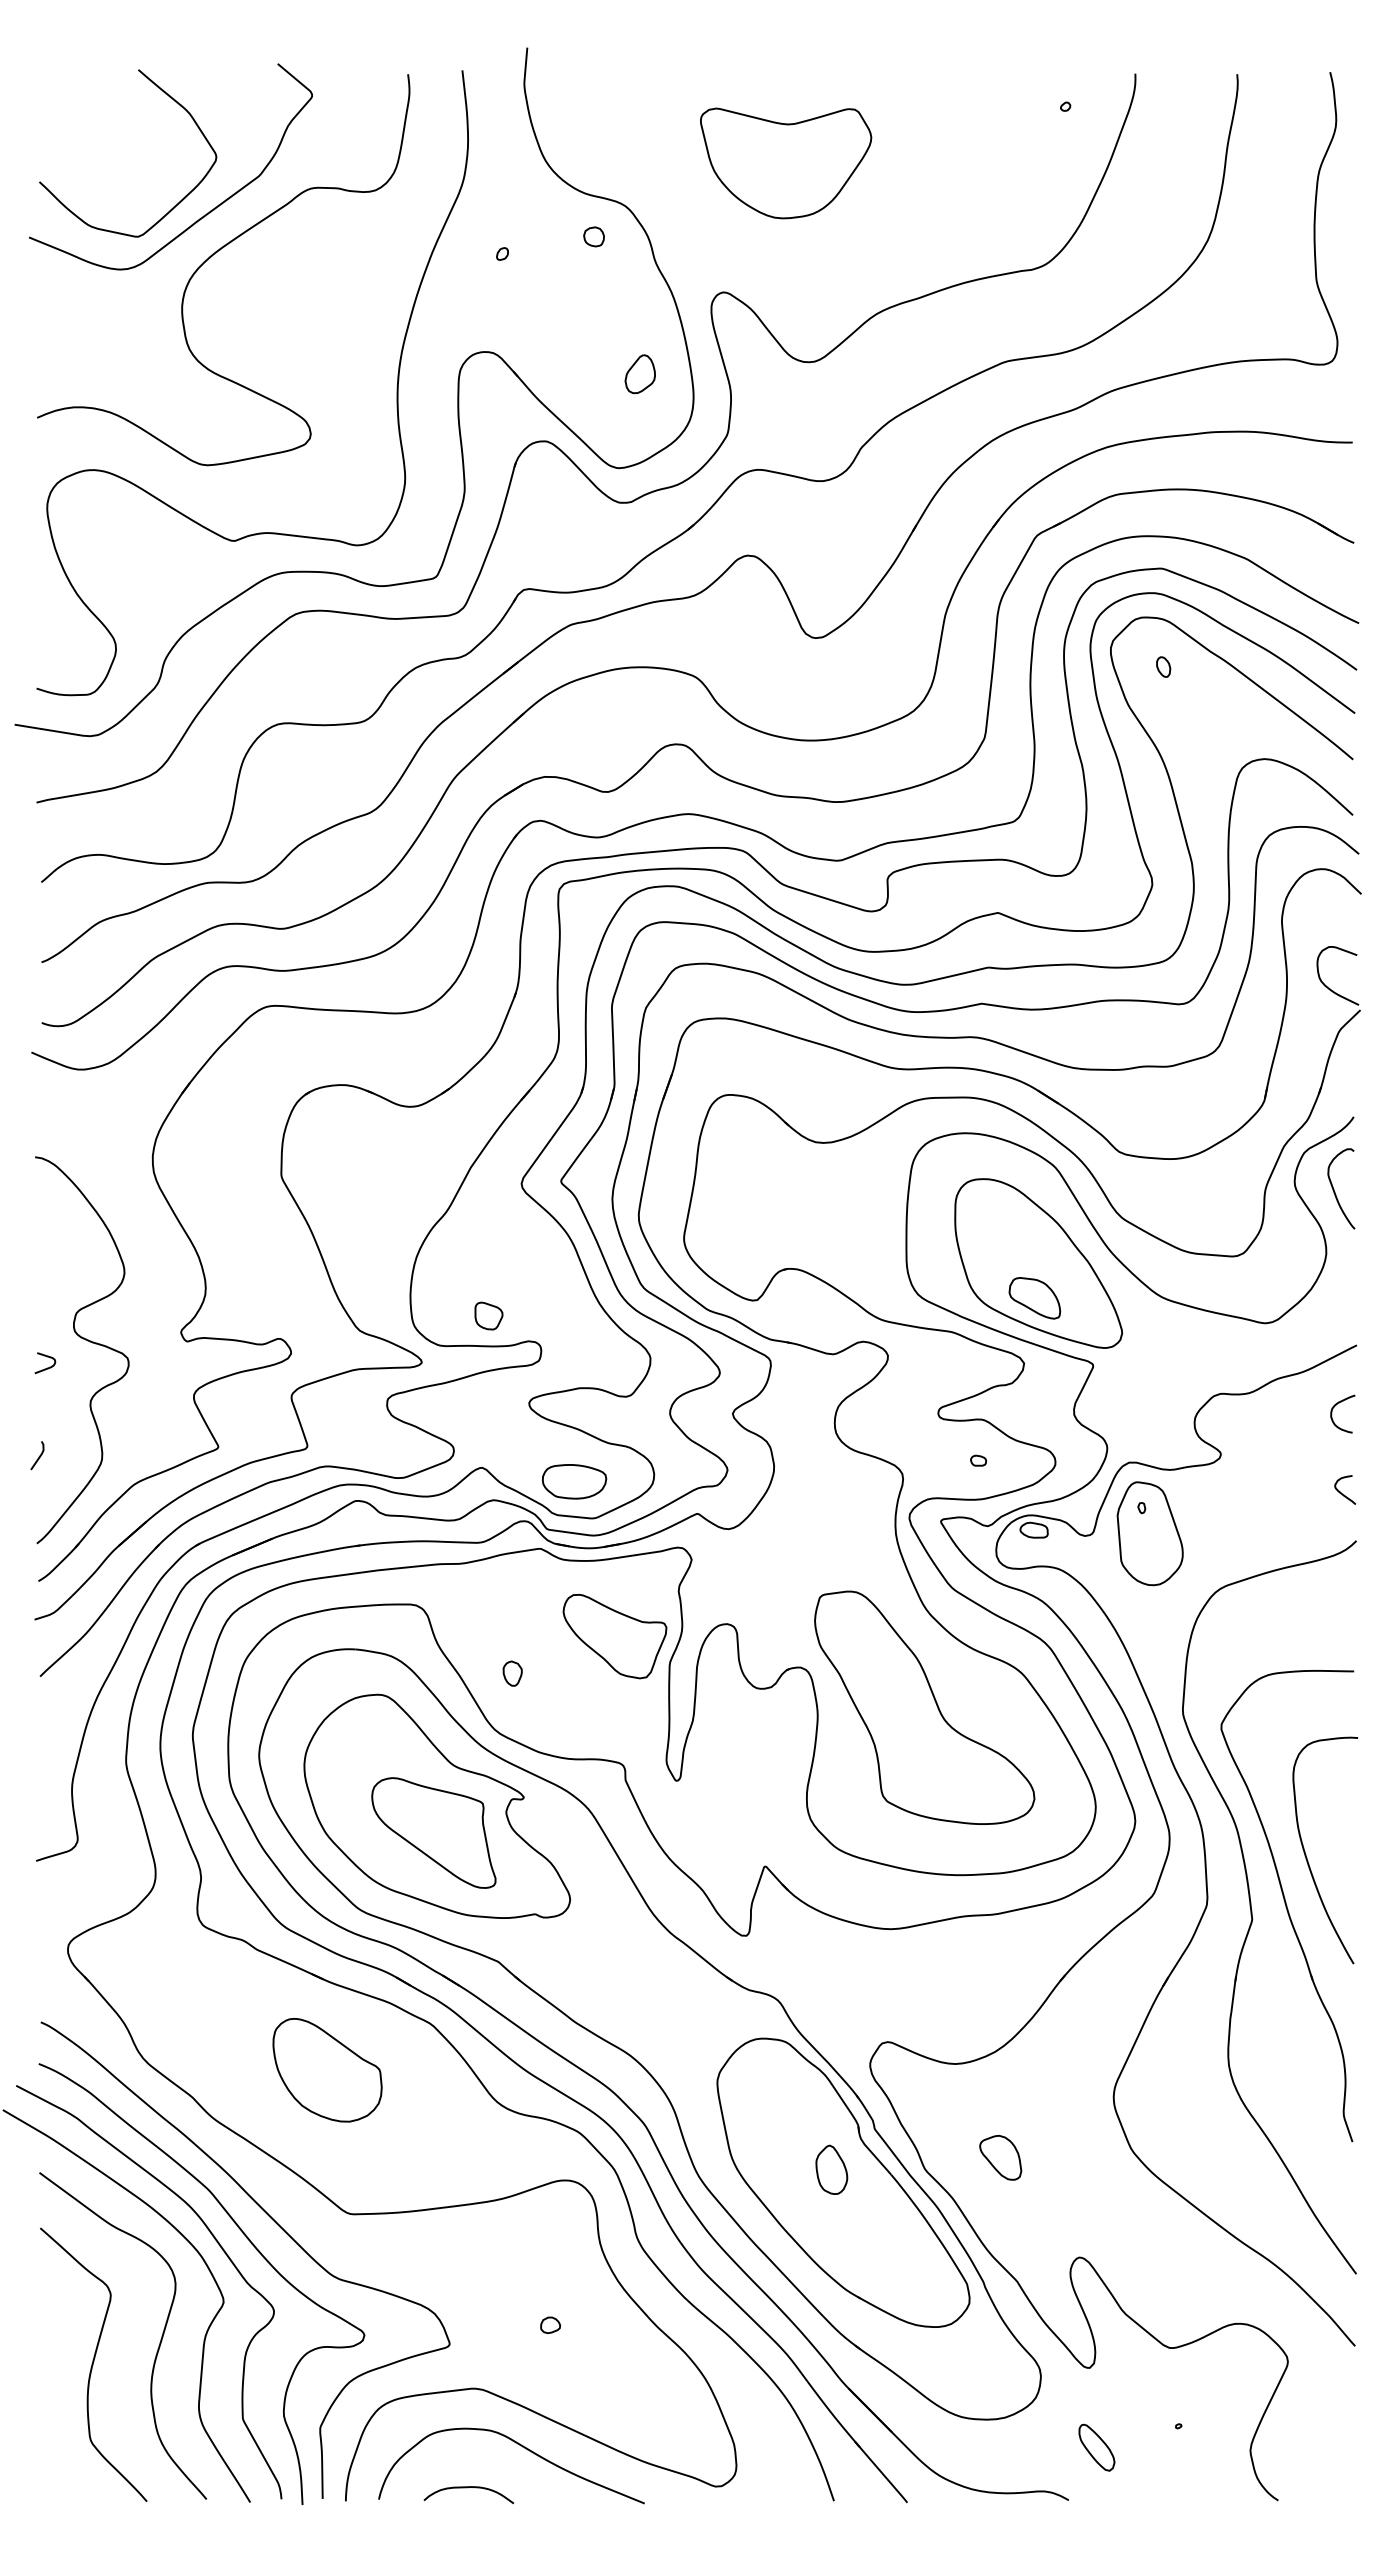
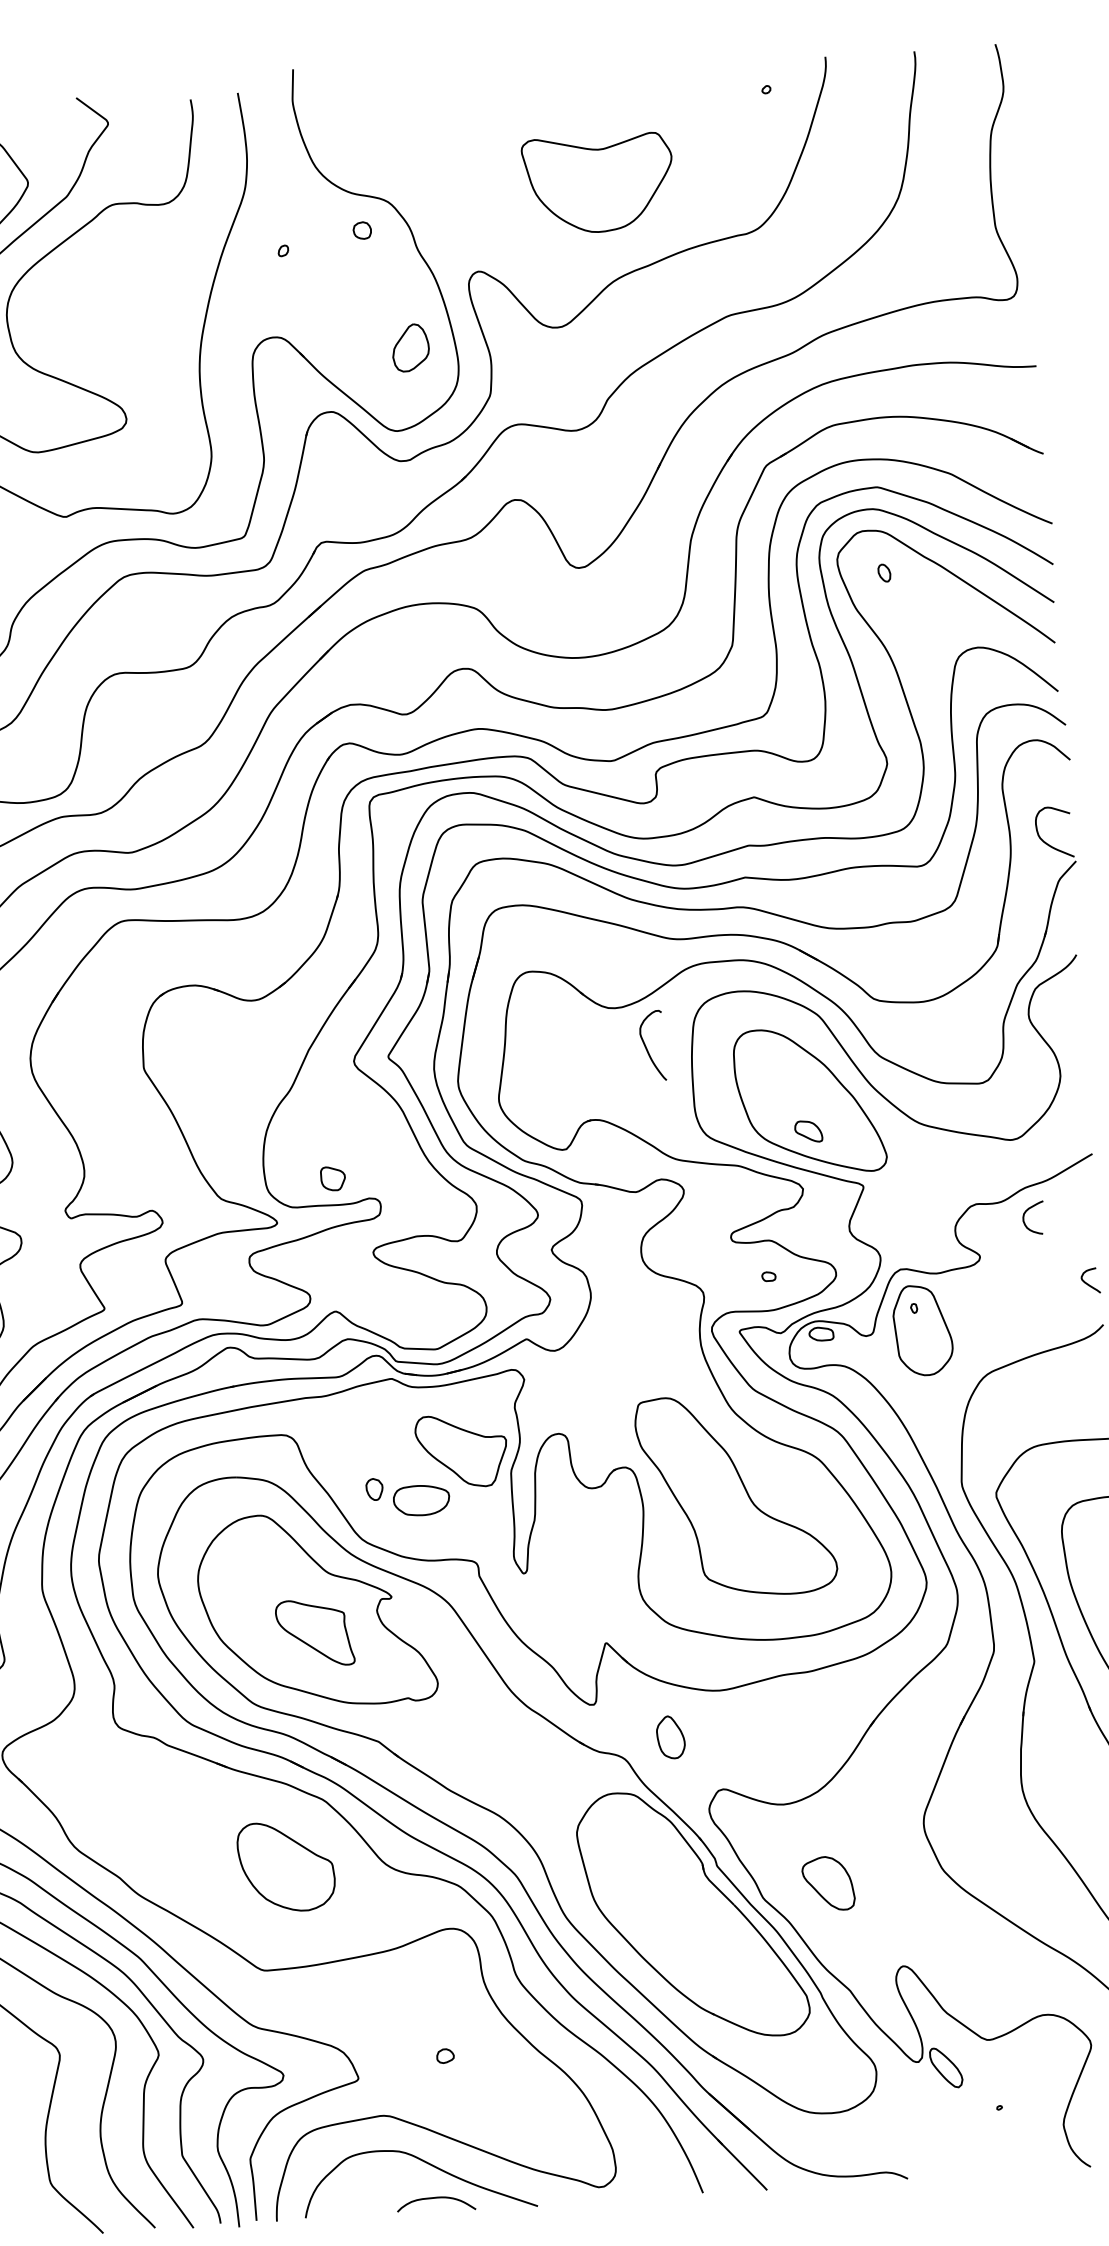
part: (786, 163) -> (598, 183), moved
part: (639, 373) -> (409, 347), size x1.4
curve: (1335, 1191) -> (647, 1048), moved
part: (1034, 1298) -> (808, 1131), size x0.6
curve: (1335, 1406) -> (1026, 1211), moved
part: (574, 1481) -> (421, 1500), moved
part: (433, 1832) -> (314, 1632), size x0.7
part: (327, 2070) -> (286, 1866), moved
part: (1000, 2157) -> (828, 1883), size x1.4
part: (831, 2169) -> (670, 1737), moved
part: (1096, 2447) -> (945, 2067), moved
curve: (468, 2488) -> (435, 2198), moved

